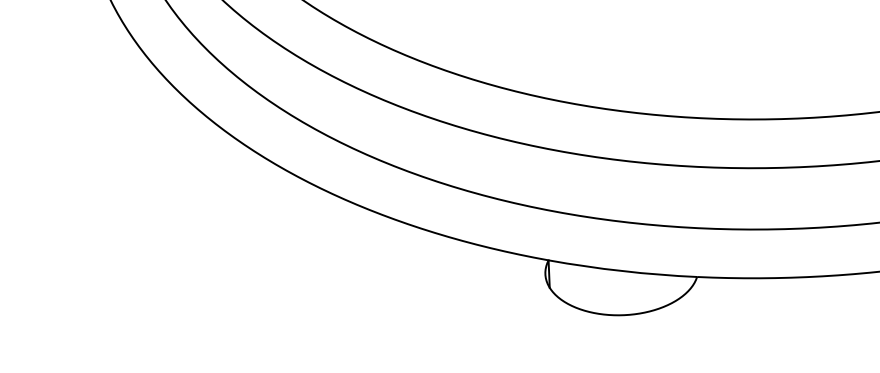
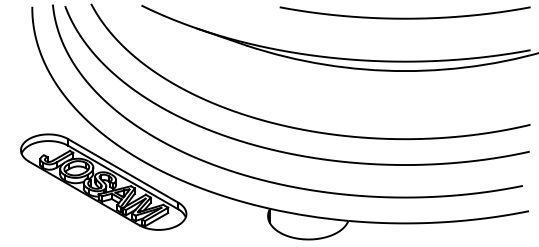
part: (232, 222) -> (103, 181), added

